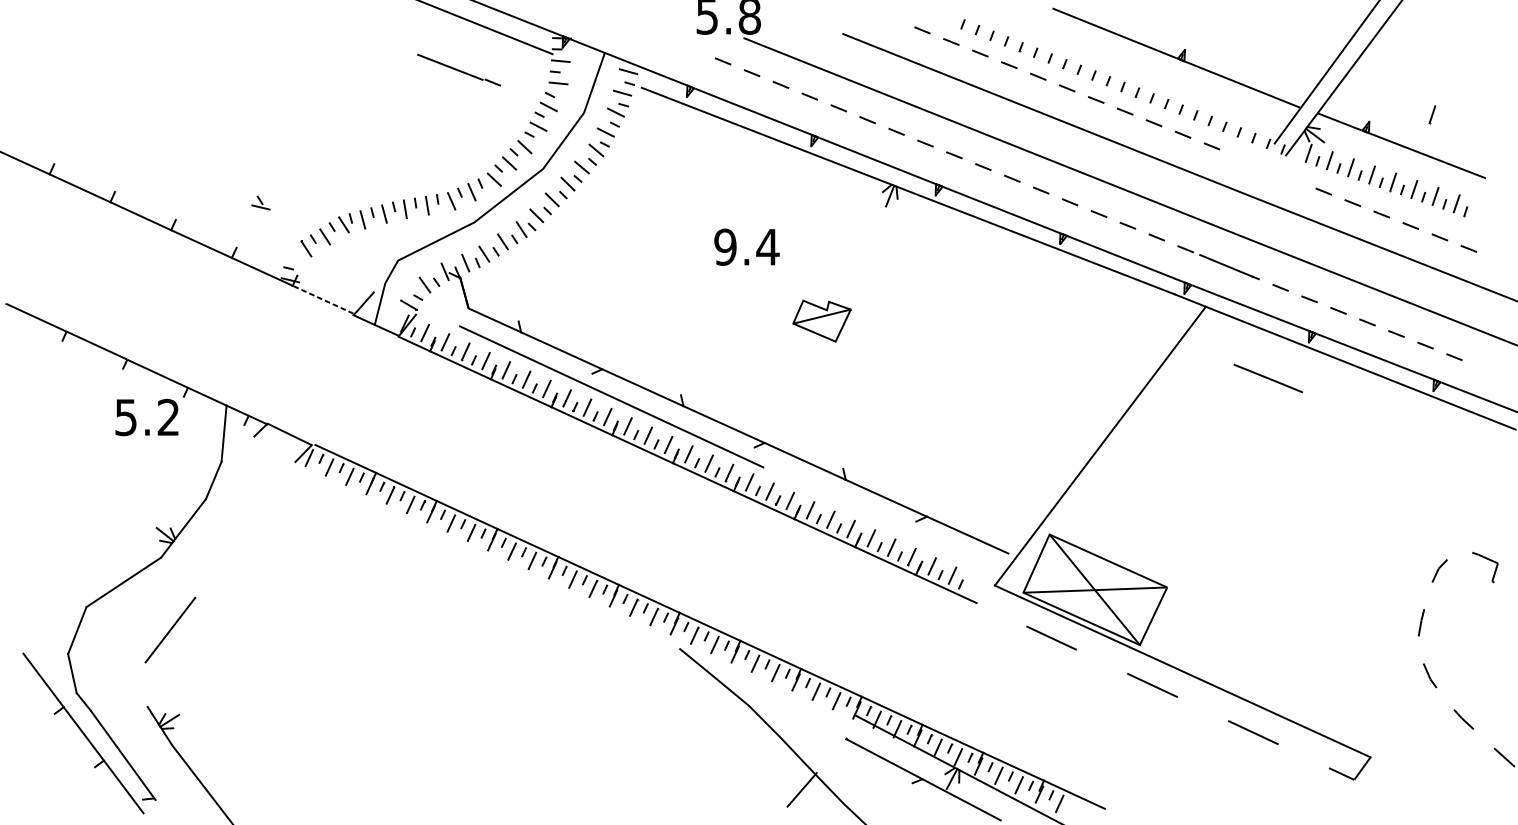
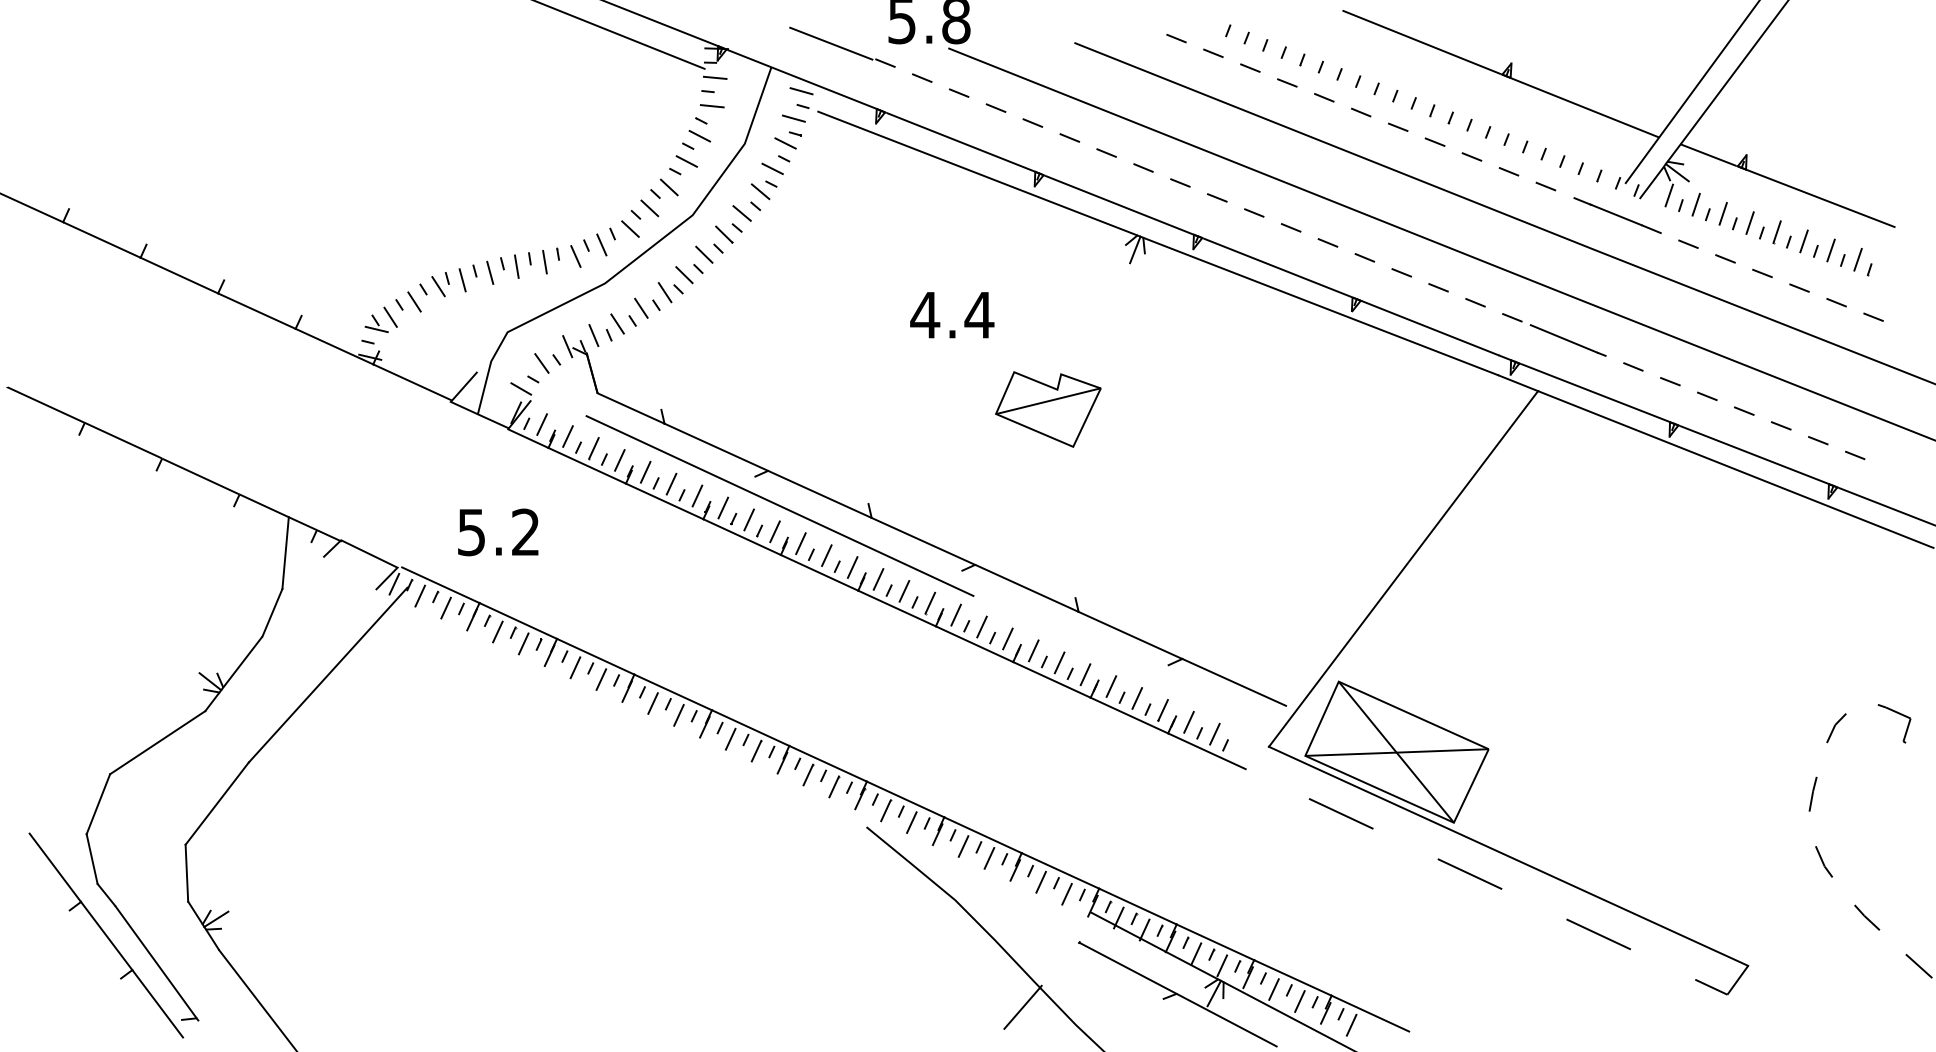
part: (459, 69) -> (842, 46), moved
line: (1431, 115) -> (1826, 146), removed
part: (260, 202) -> (376, 323), moved
text: (725, 247) -> (925, 315), 9.4 -> 4.4
line: (323, 300) -> (412, 382), dashed -> solid
part: (822, 321) -> (1048, 409), size x1.43
line: (1268, 378) -> (1617, 215), moved
text: (147, 417) -> (498, 532), moved
line: (256, 528) -> (327, 674), added
line: (146, 684) -> (186, 872), added

